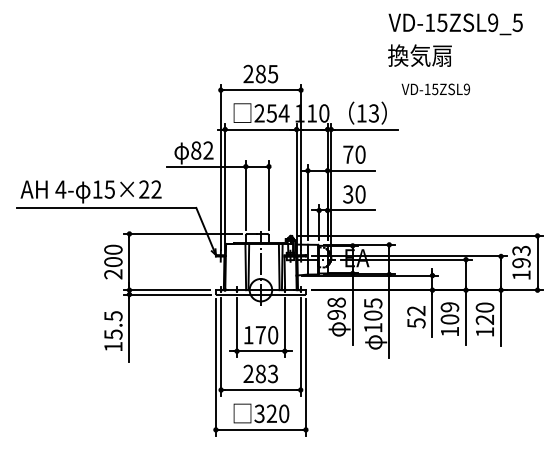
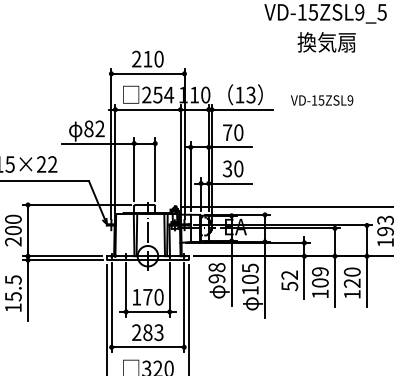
text: (419, 55) -> (326, 42), moved
text: (266, 73) -> (153, 58), 285 -> 210
text: (435, 89) -> (321, 100), moved

